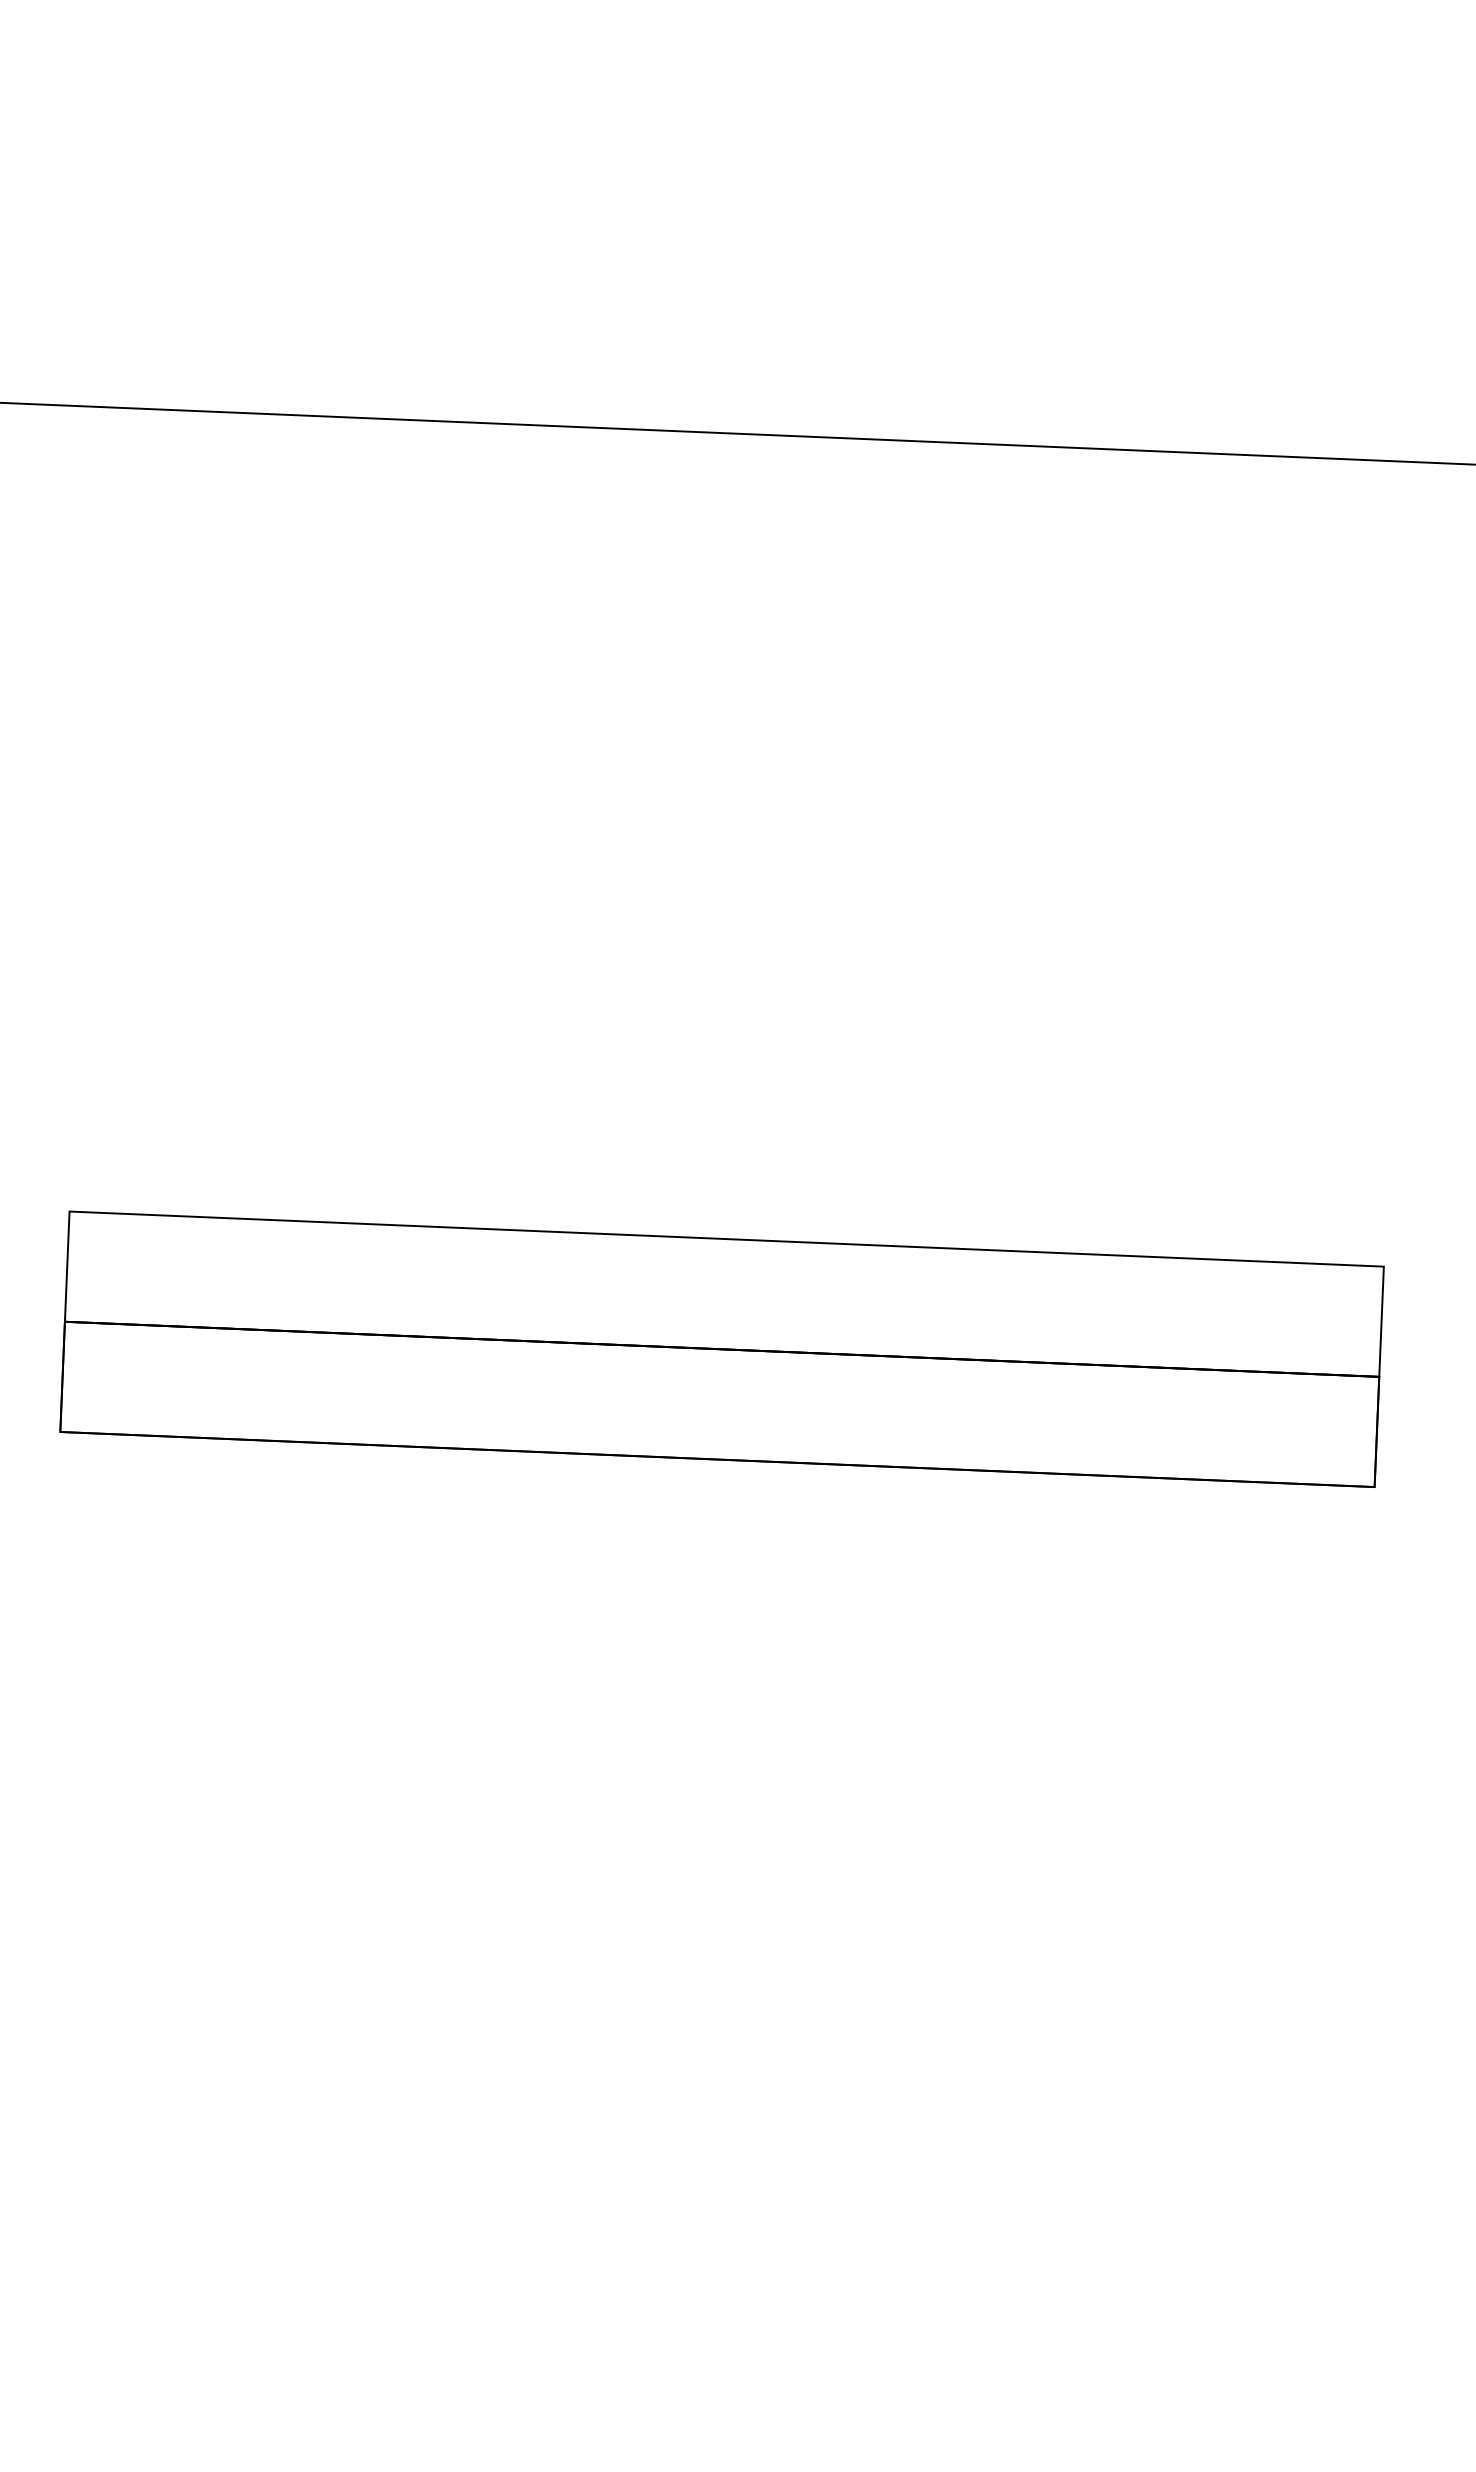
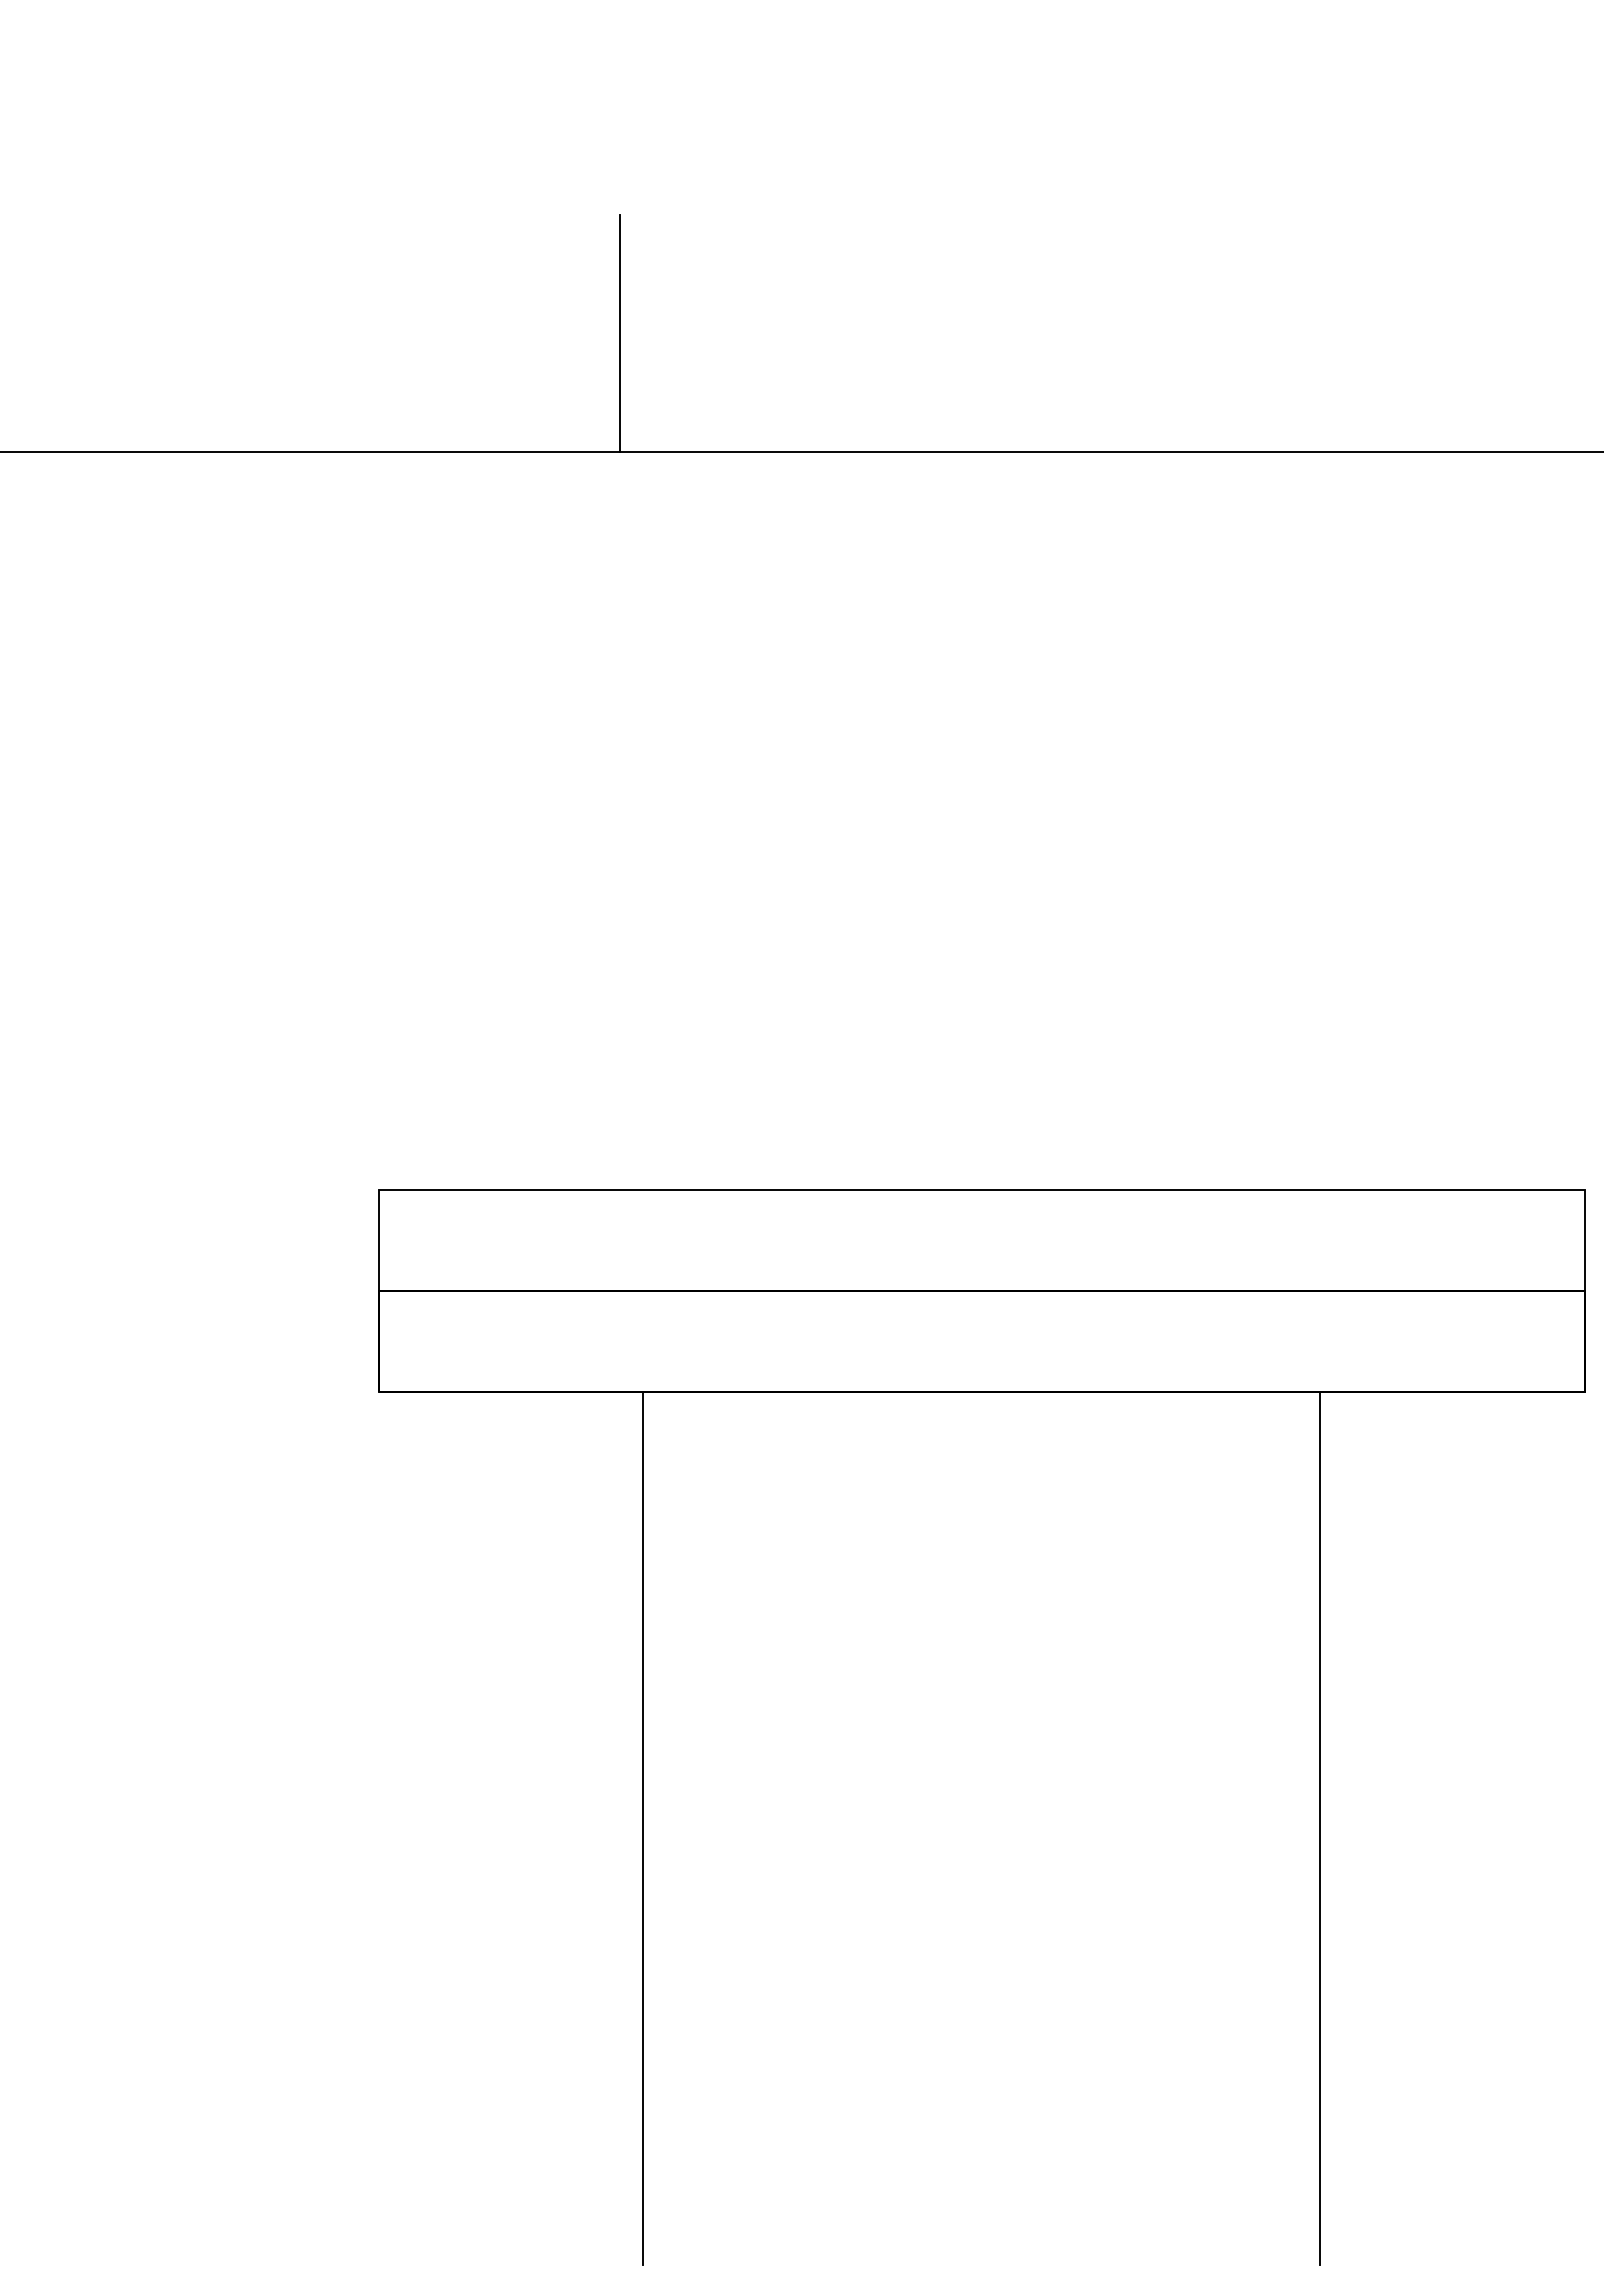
line: (372, 289) -> (620, 333), added
line: (329, 1919) -> (643, 1828), added
line: (1066, 1950) -> (1320, 1828), added

